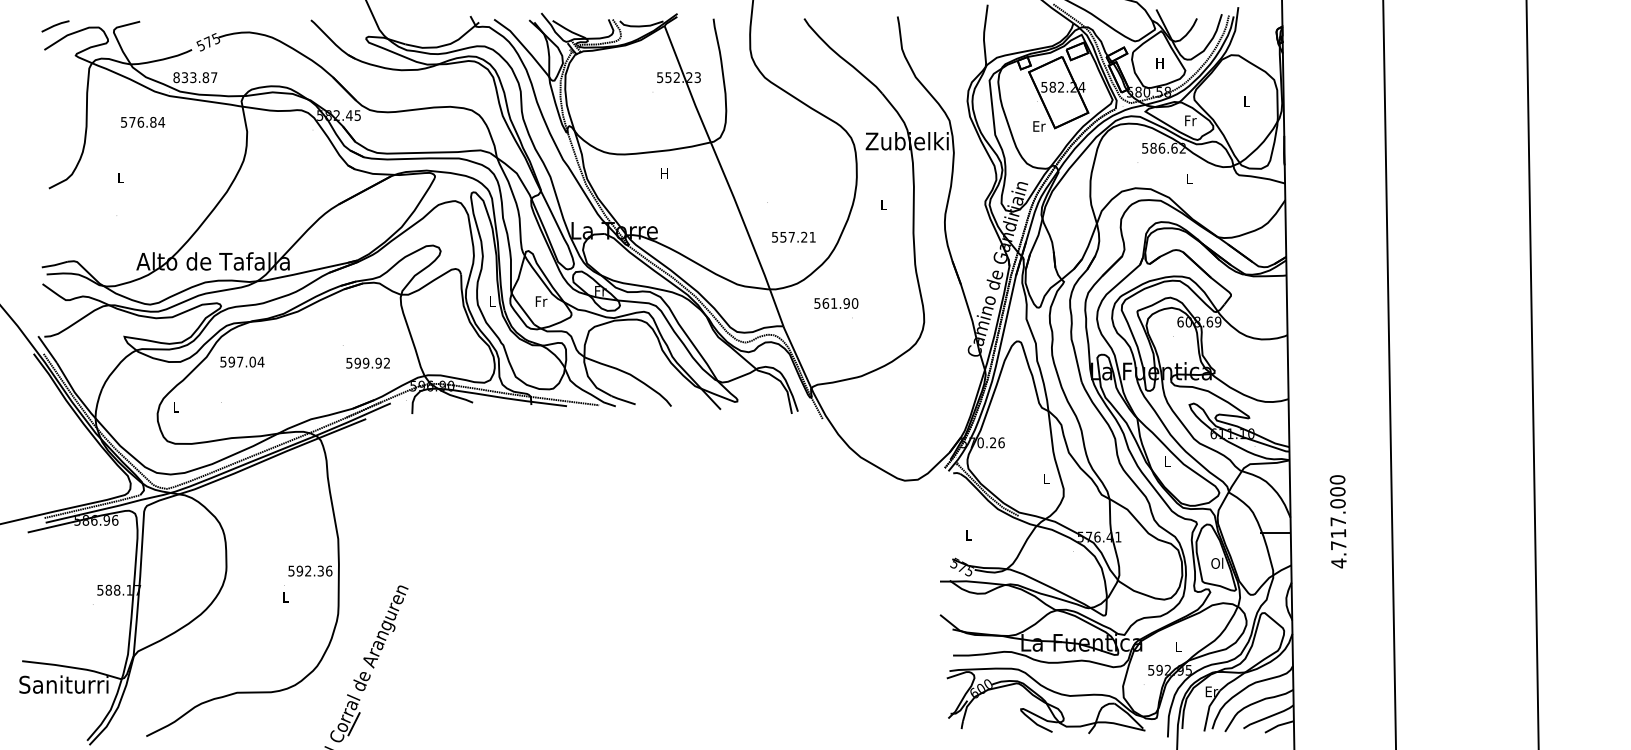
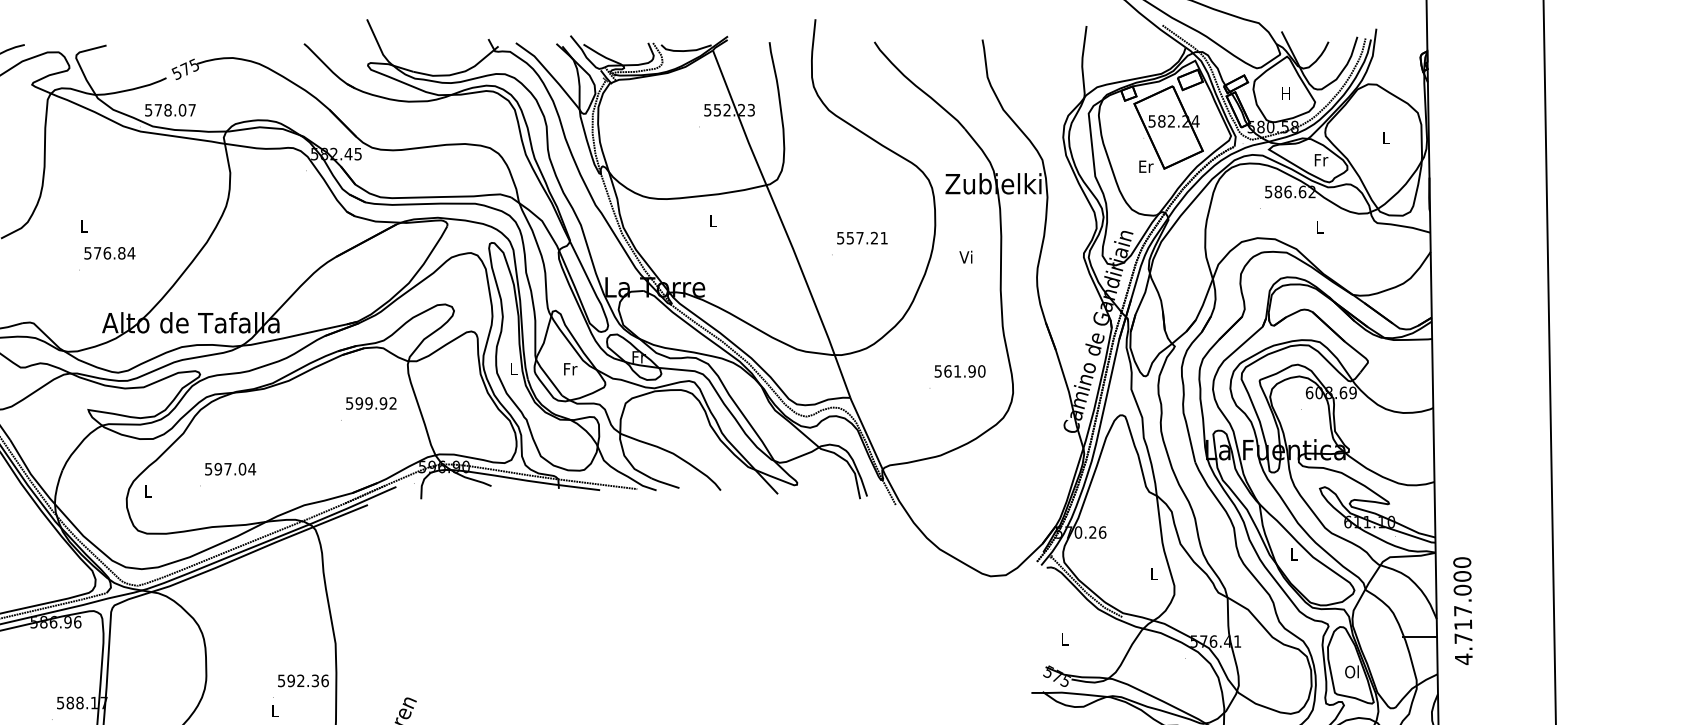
text: (191, 77) -> (165, 110), 833.87 -> 578.07
text: (143, 121) -> (110, 252), moved
text: (664, 173) -> (712, 221), H -> L
text: (882, 204) -> (964, 256), L -> Vi
text: (793, 236) -> (862, 237), moved
text: (836, 303) -> (960, 371), moved
text: (242, 361) -> (230, 468), moved
text: (367, 362) -> (370, 402), moved
text: (1337, 521) -> (1462, 610), moved

